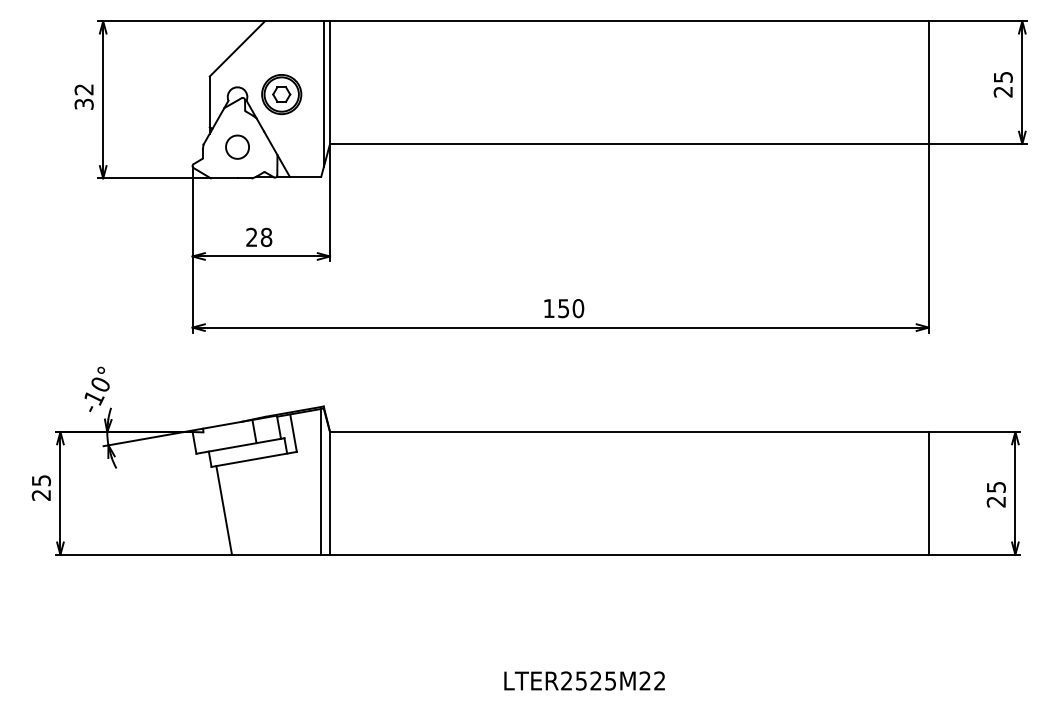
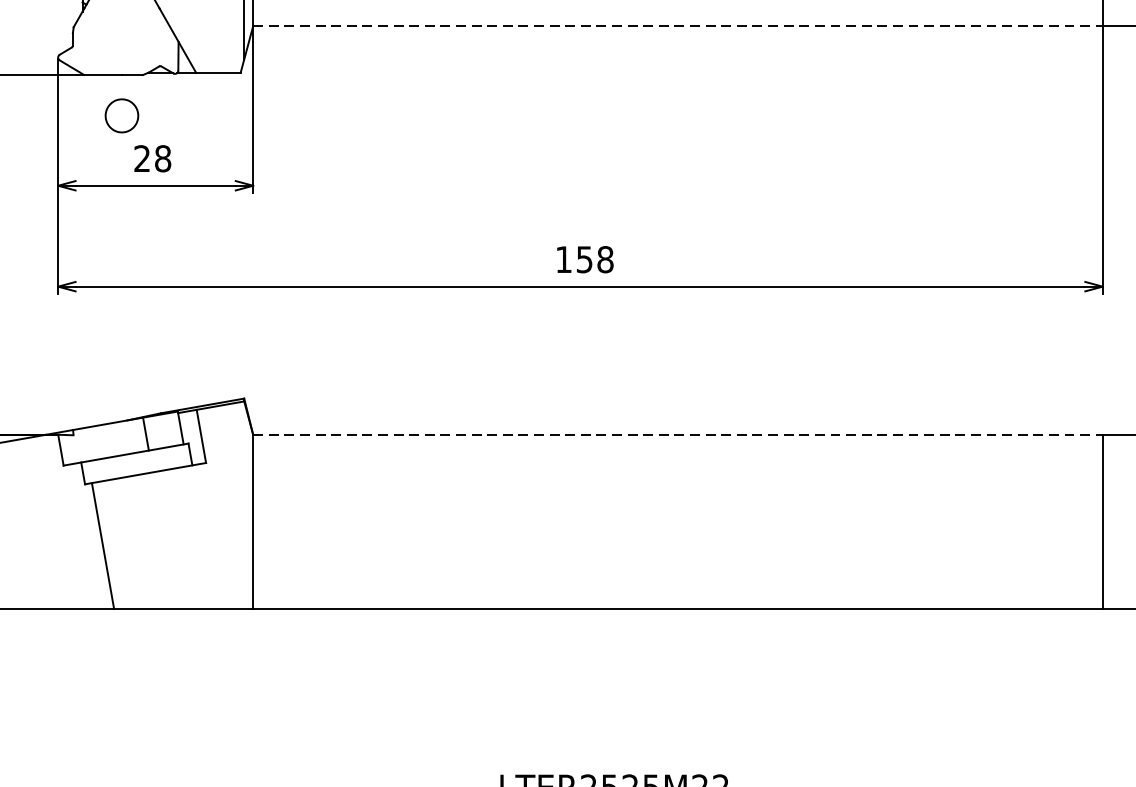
line: (629, 144) -> (677, 26), solid -> dashed
part: (237, 146) -> (121, 114), moved
text: (578, 308) -> (605, 259), 150 -> 158
line: (629, 432) -> (677, 435), solid -> dashed
line: (320, 481) -> (239, 504), removed

